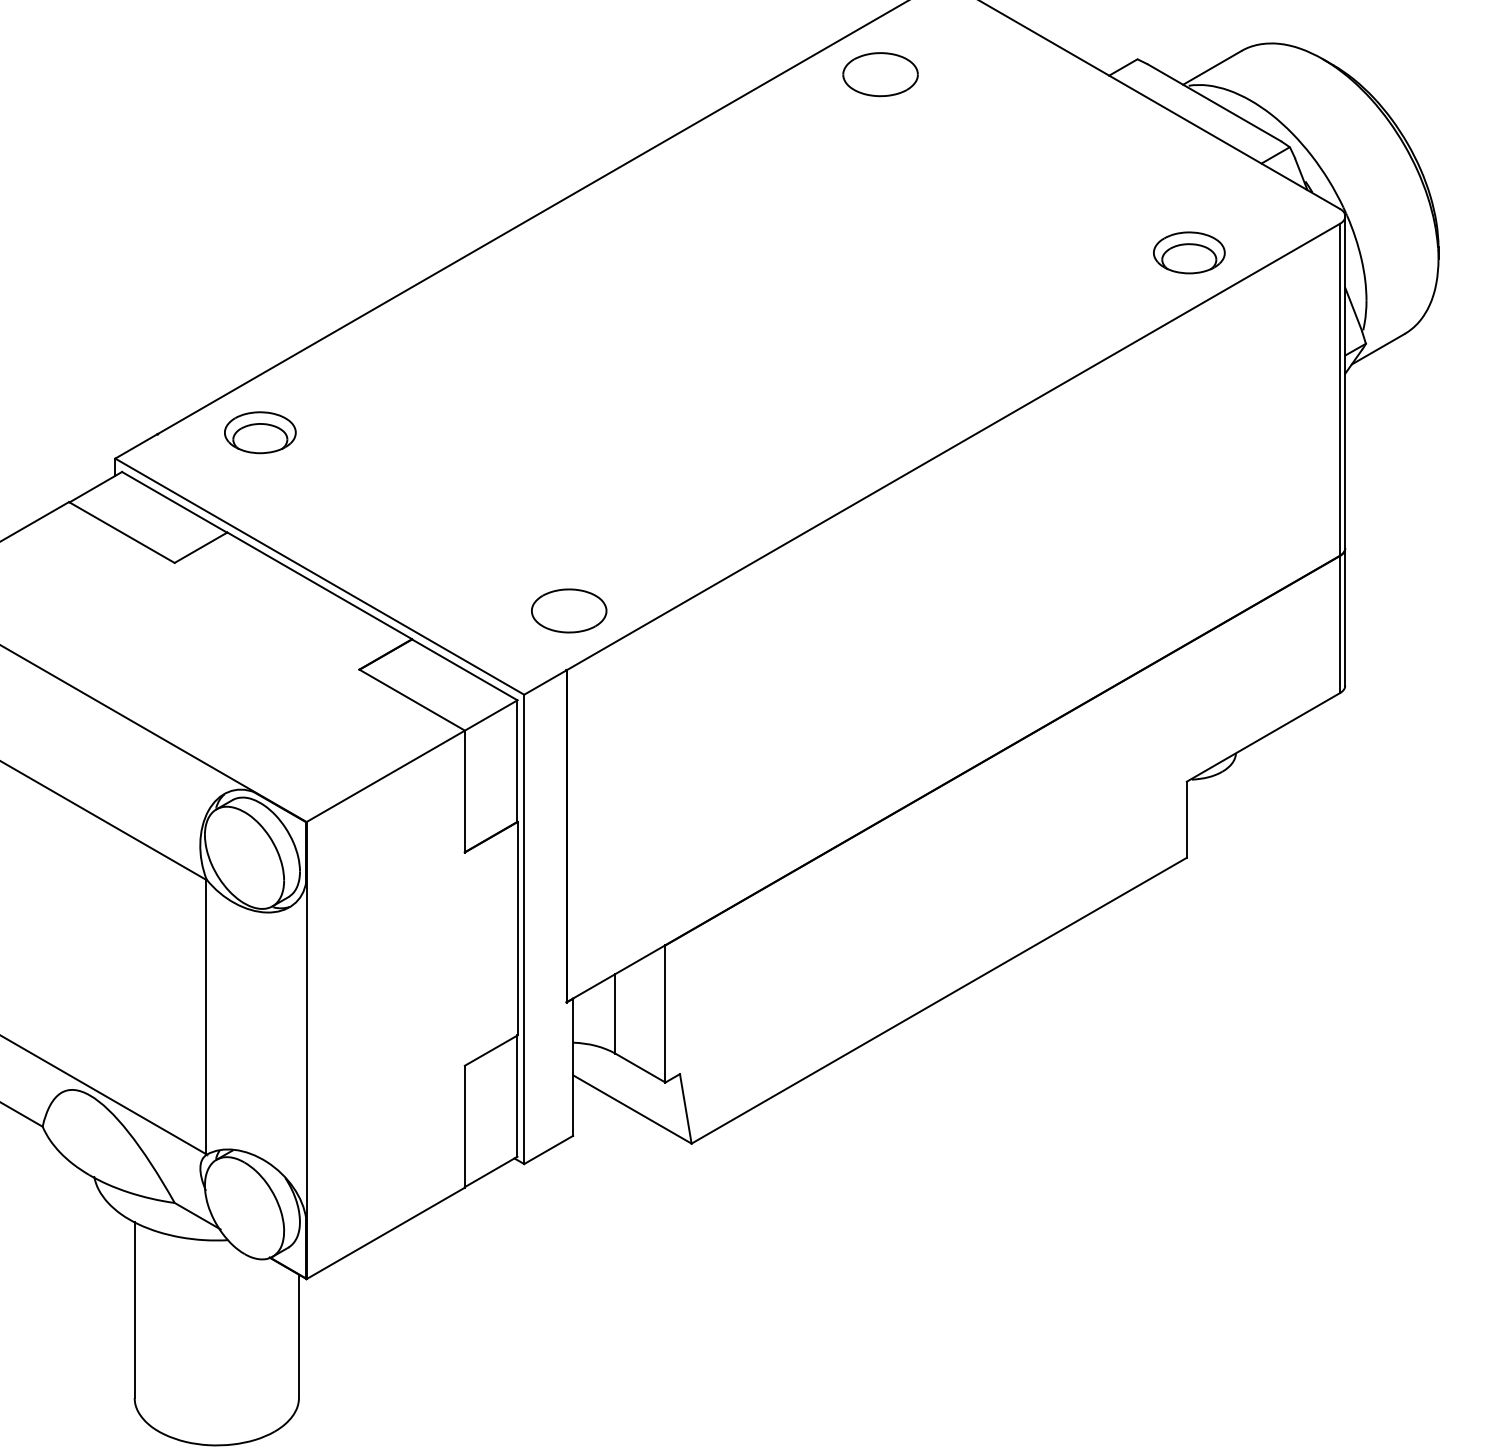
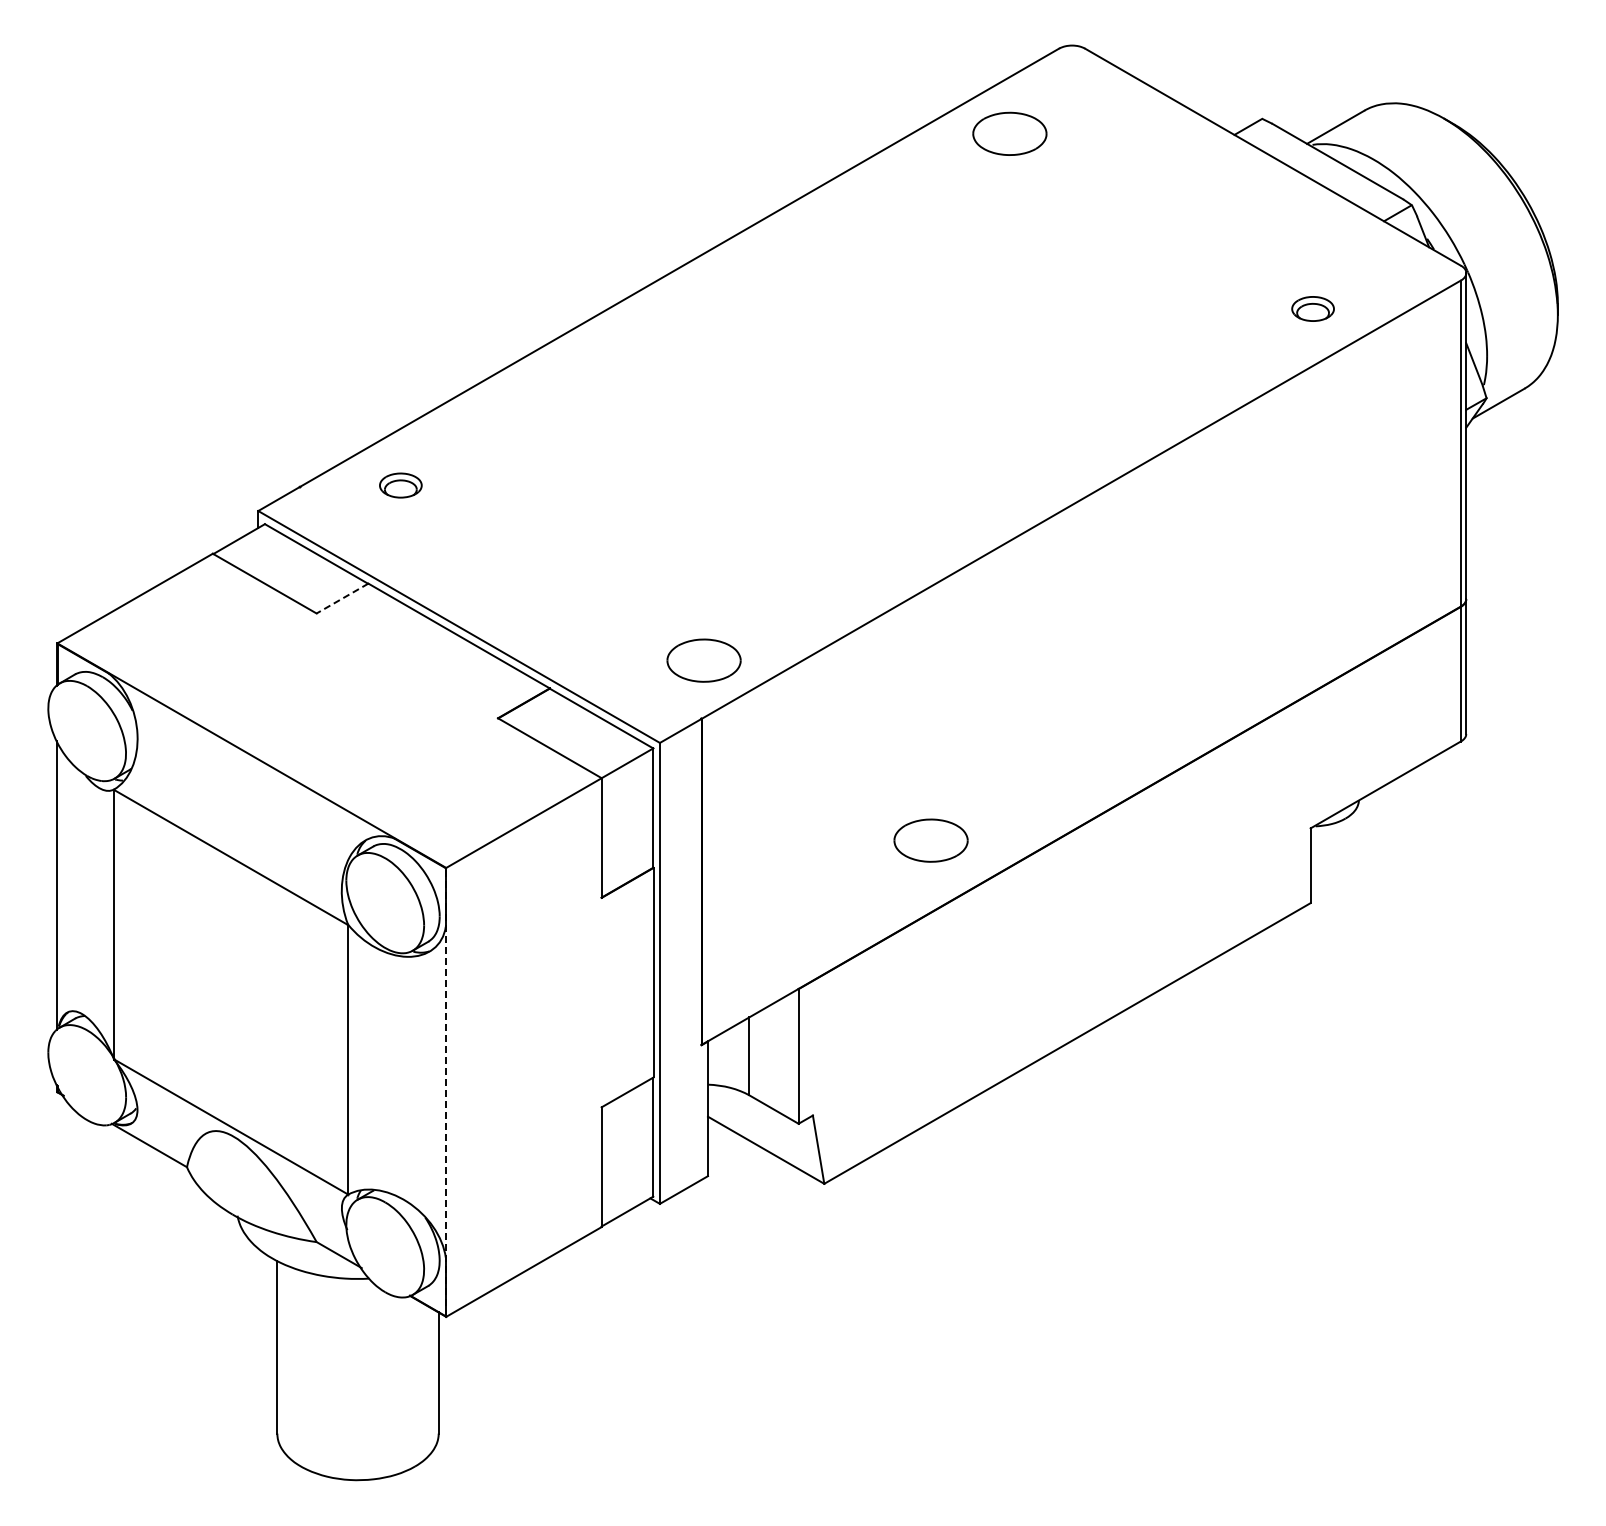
part: (1188, 252) -> (1312, 308), size x0.6
part: (260, 432) -> (400, 485), size x0.6
line: (201, 547) -> (342, 598), solid -> dashed
part: (799, 794) -> (930, 840), added
line: (306, 1049) -> (446, 1091), solid -> dashed

